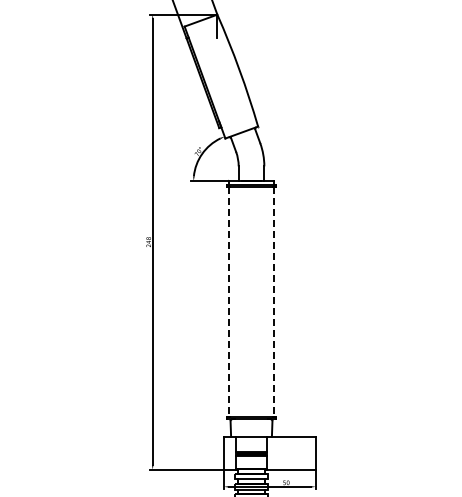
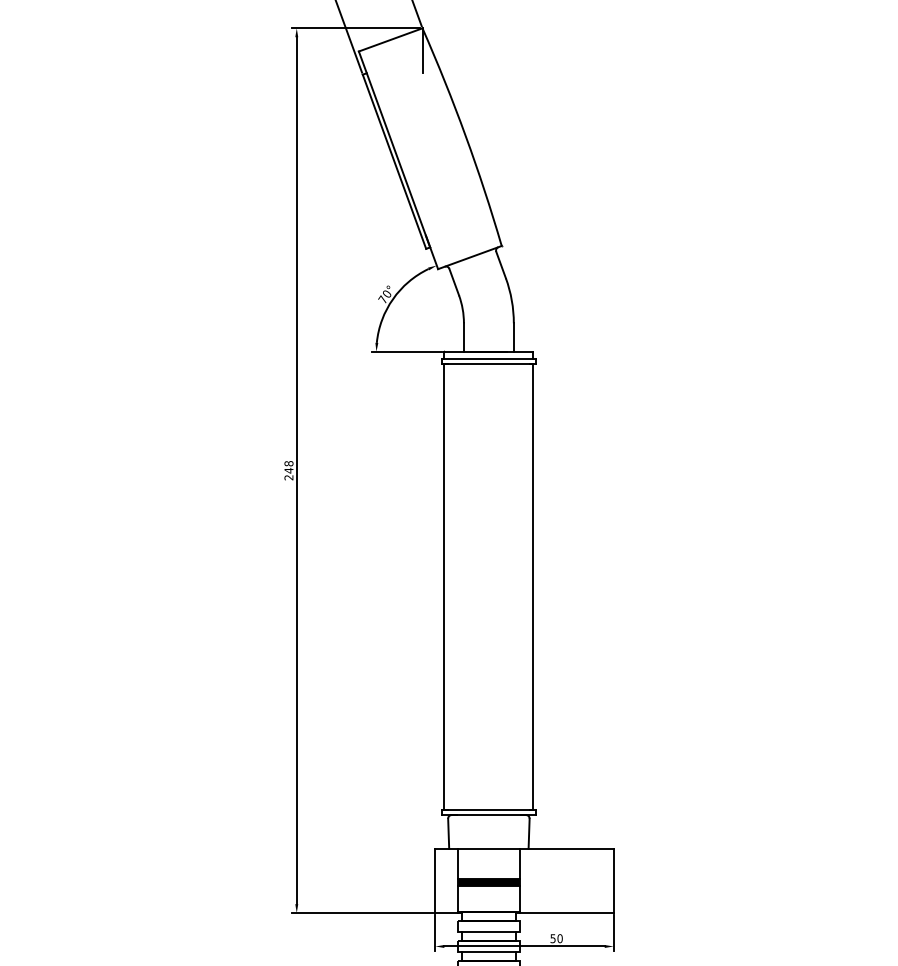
line: (228, 301) -> (444, 586), dashed -> solid
line: (274, 301) -> (533, 586), dashed -> solid

